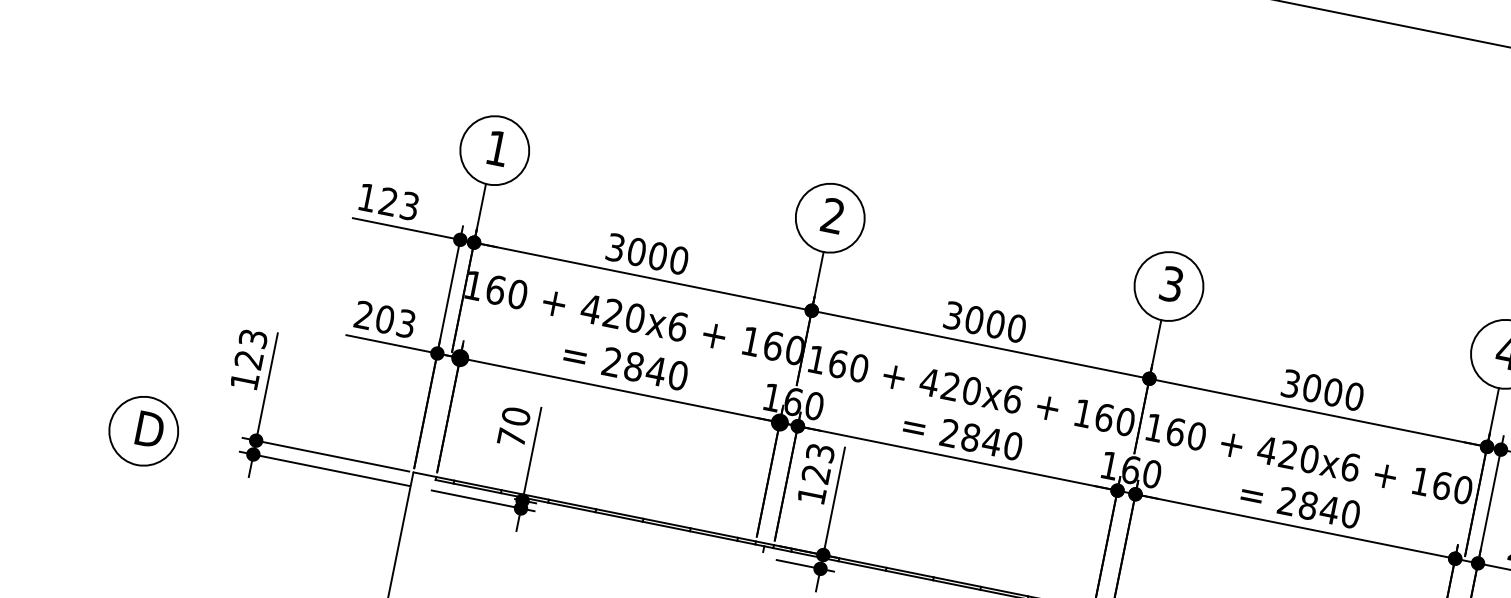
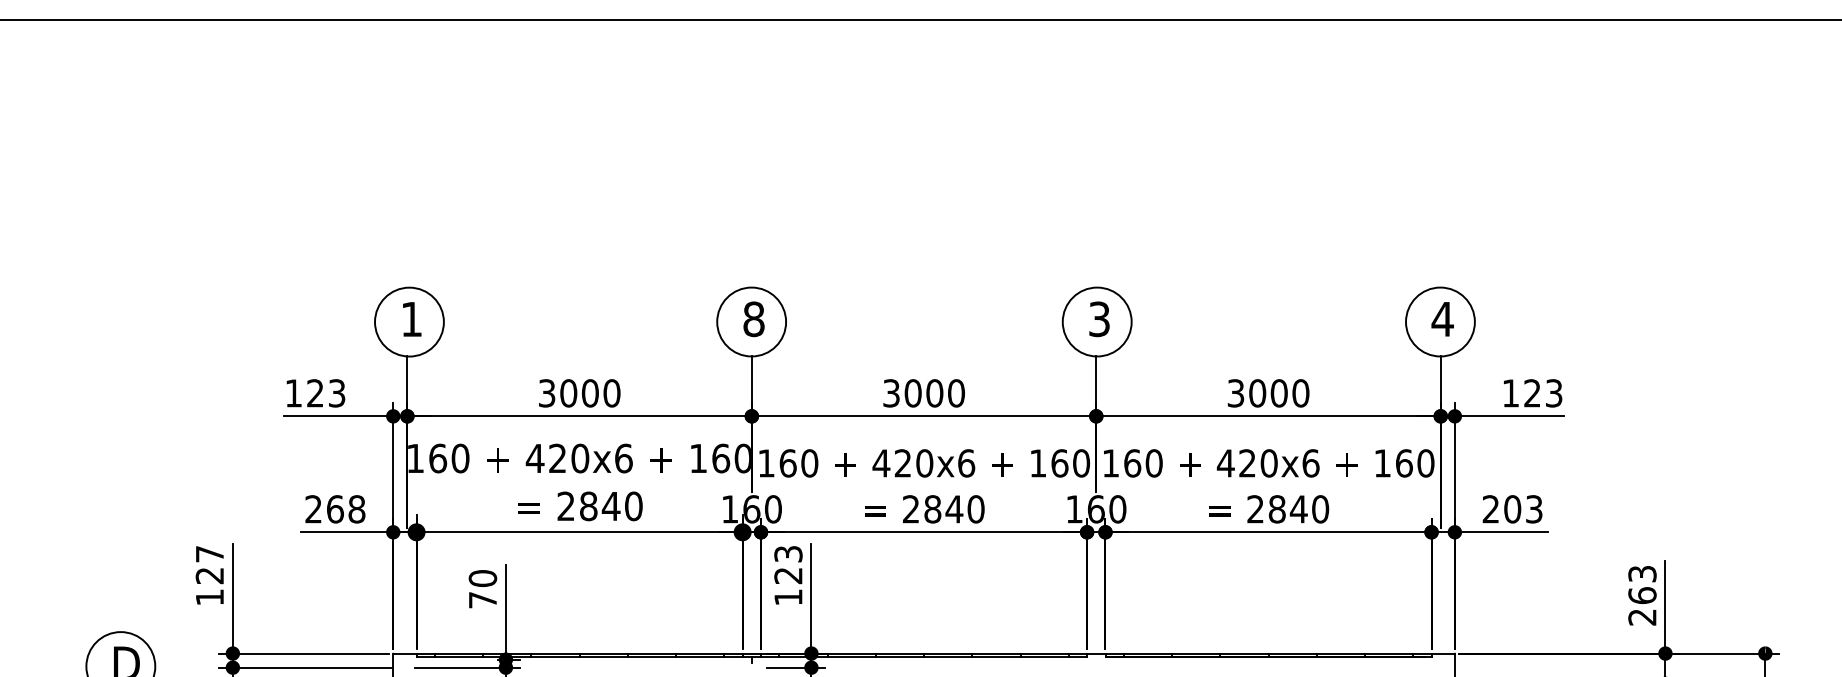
text: (832, 216) -> (753, 319), 2 -> 8
text: (395, 321) -> (345, 509), 203 -> 268
text: (252, 338) -> (209, 554), 123 -> 127

